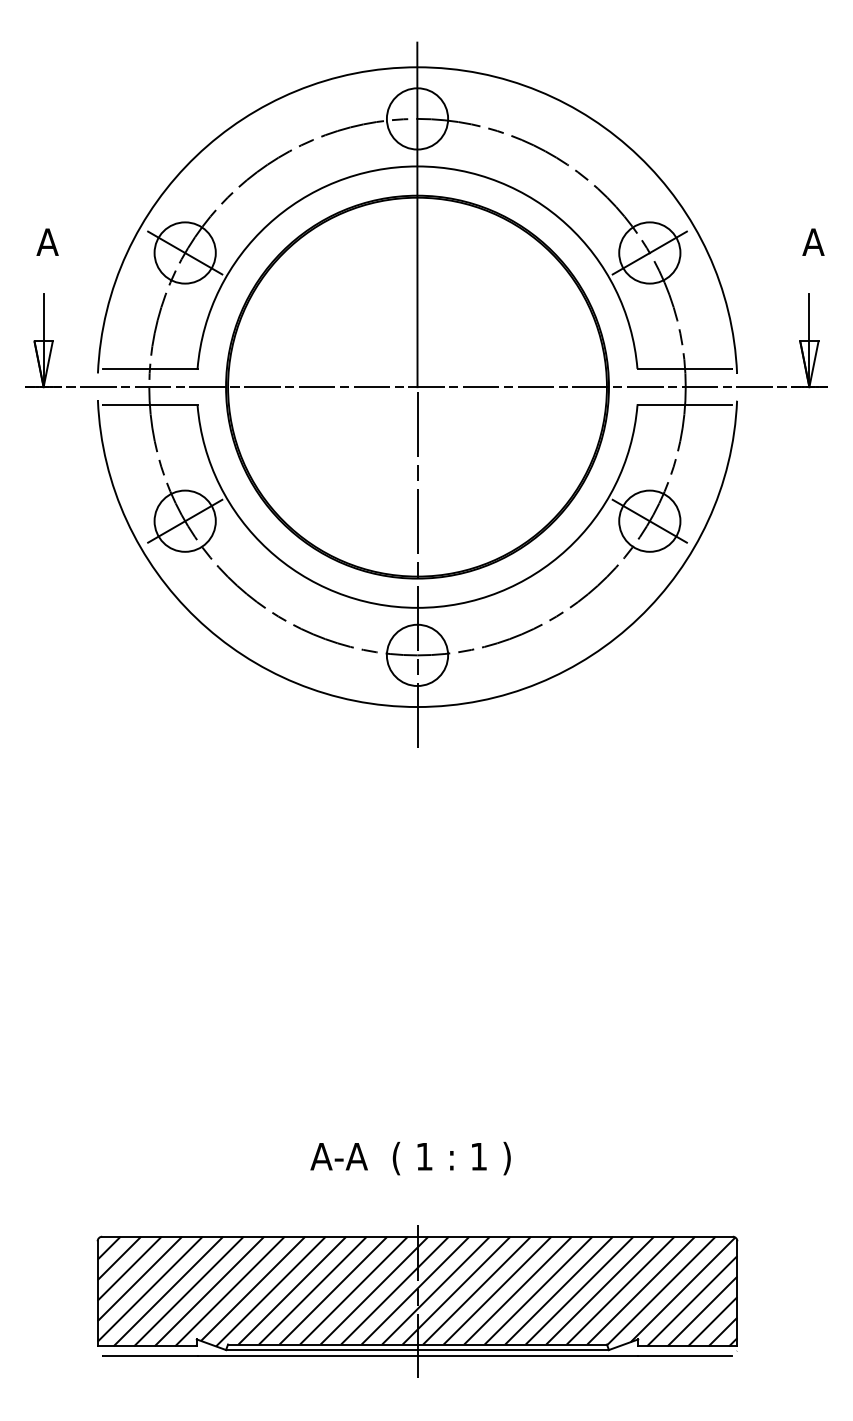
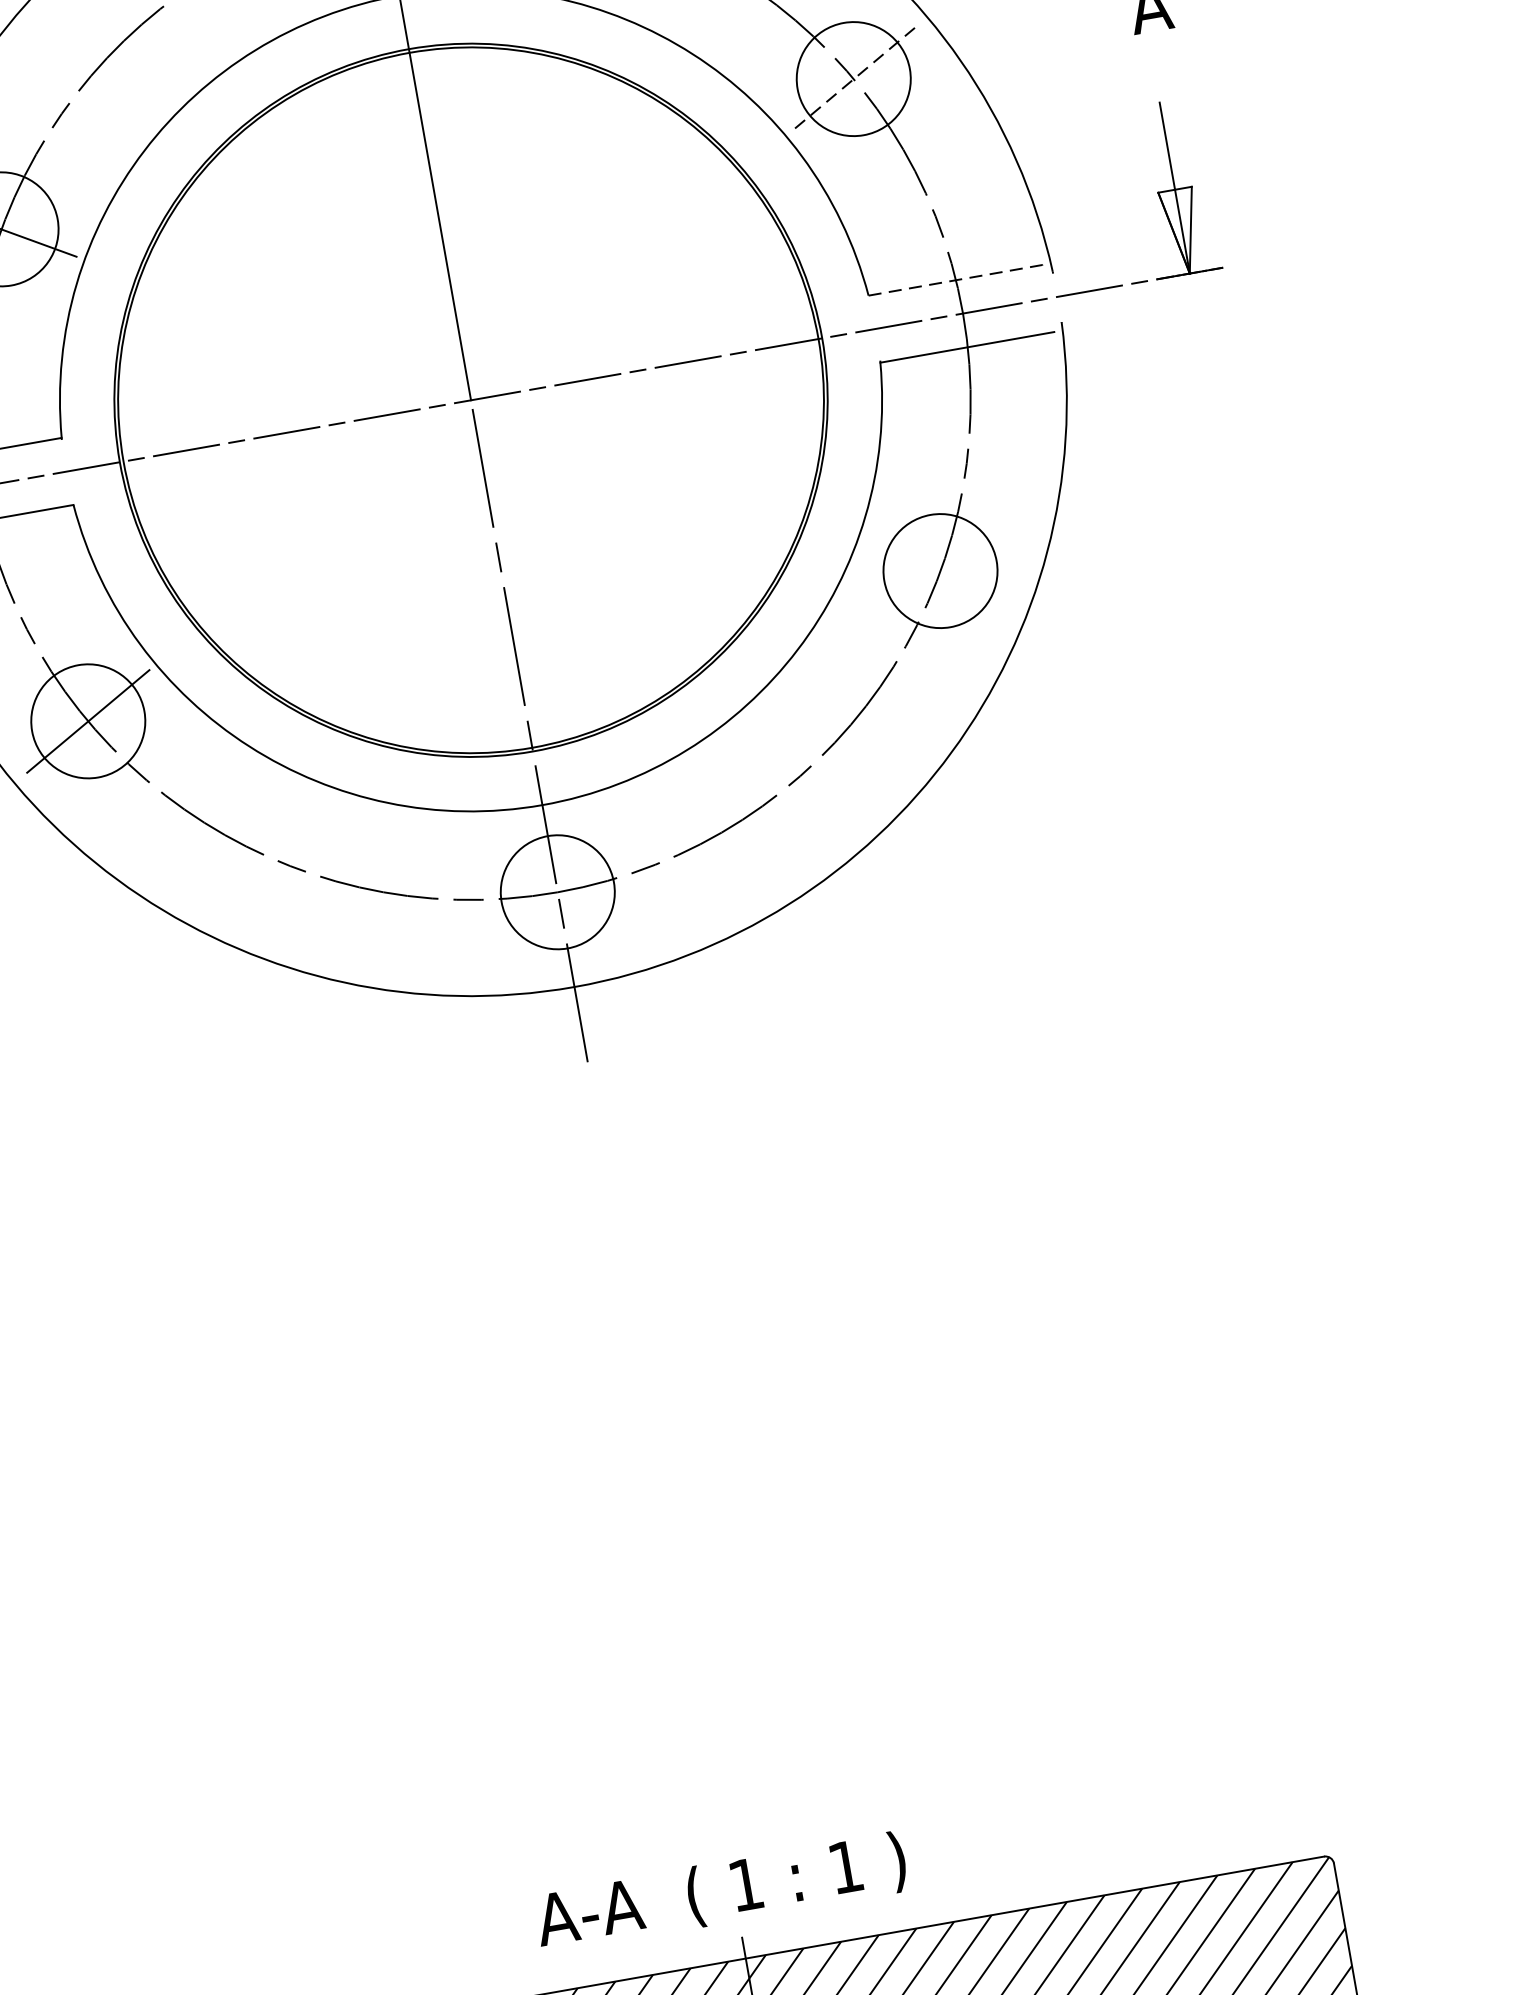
line: (649, 253) -> (853, 80), solid -> dashed
line: (685, 368) -> (956, 279), solid -> dashed
line: (649, 520) -> (939, 569), removed
text: (410, 1158) -> (720, 1892), moved

